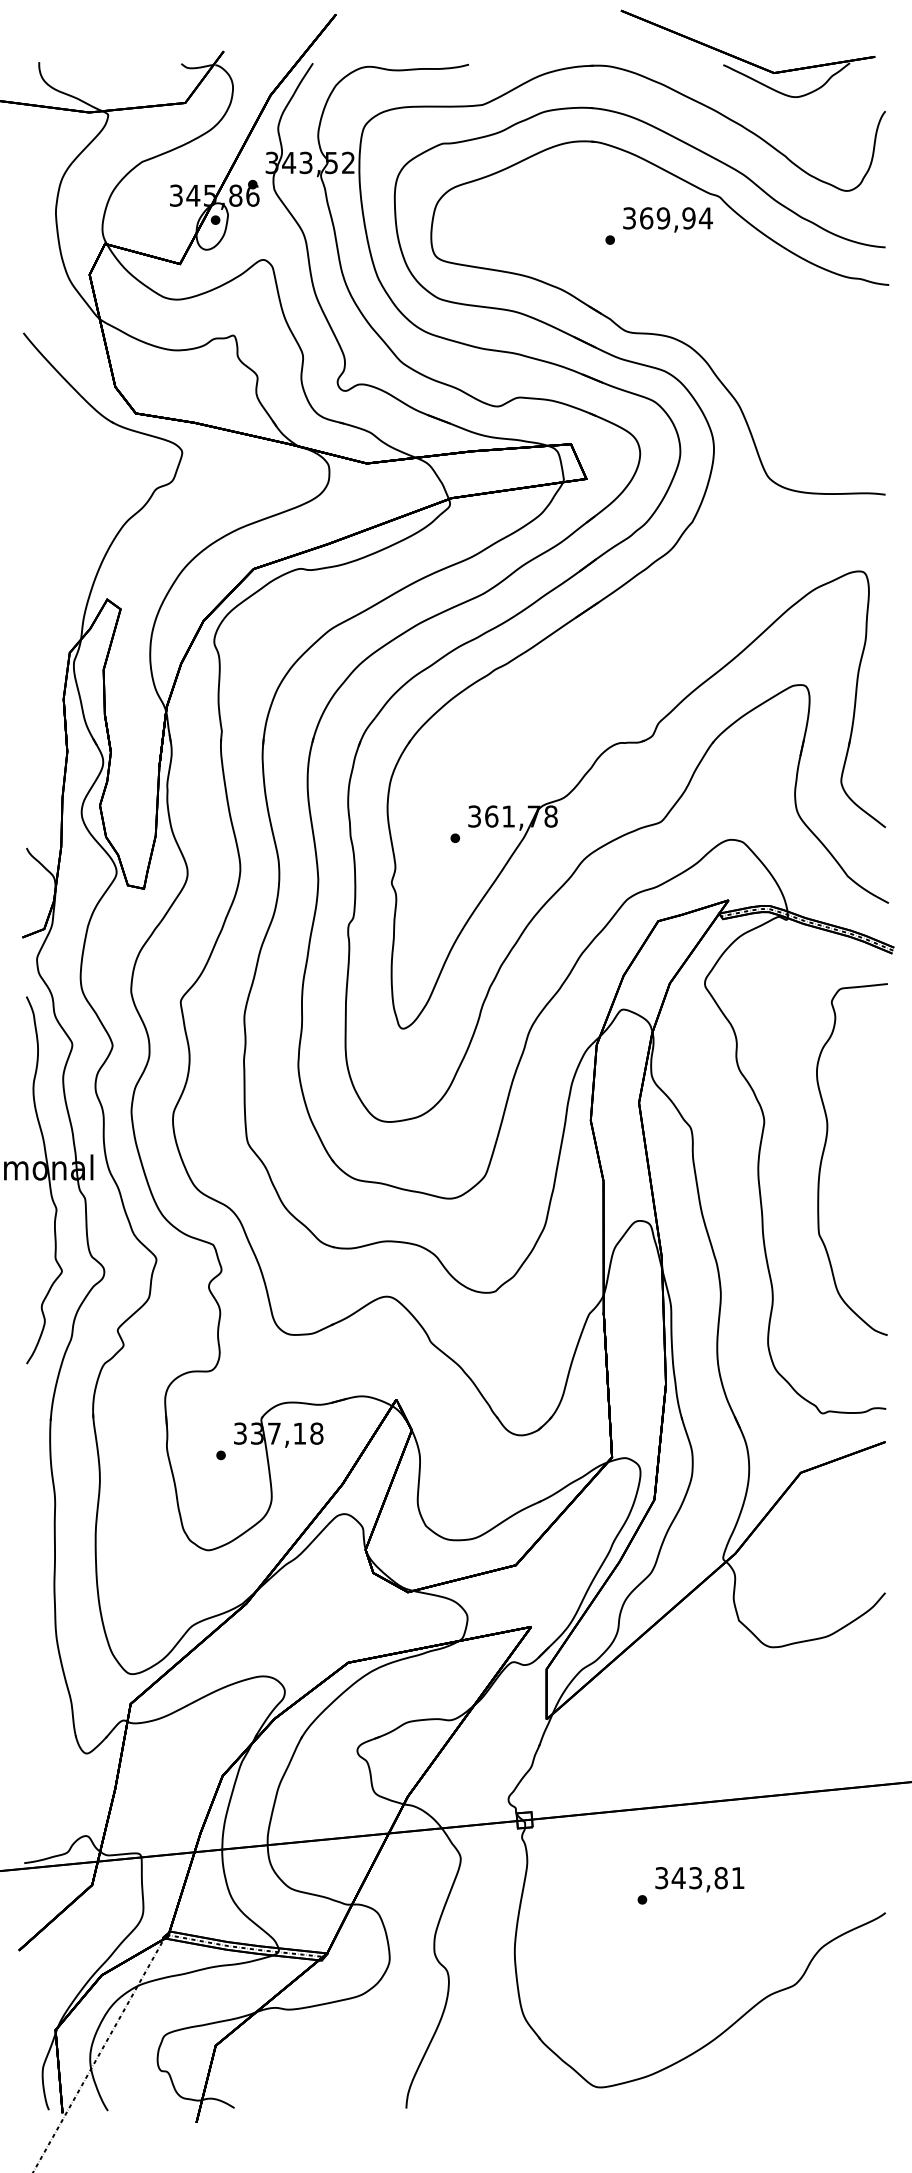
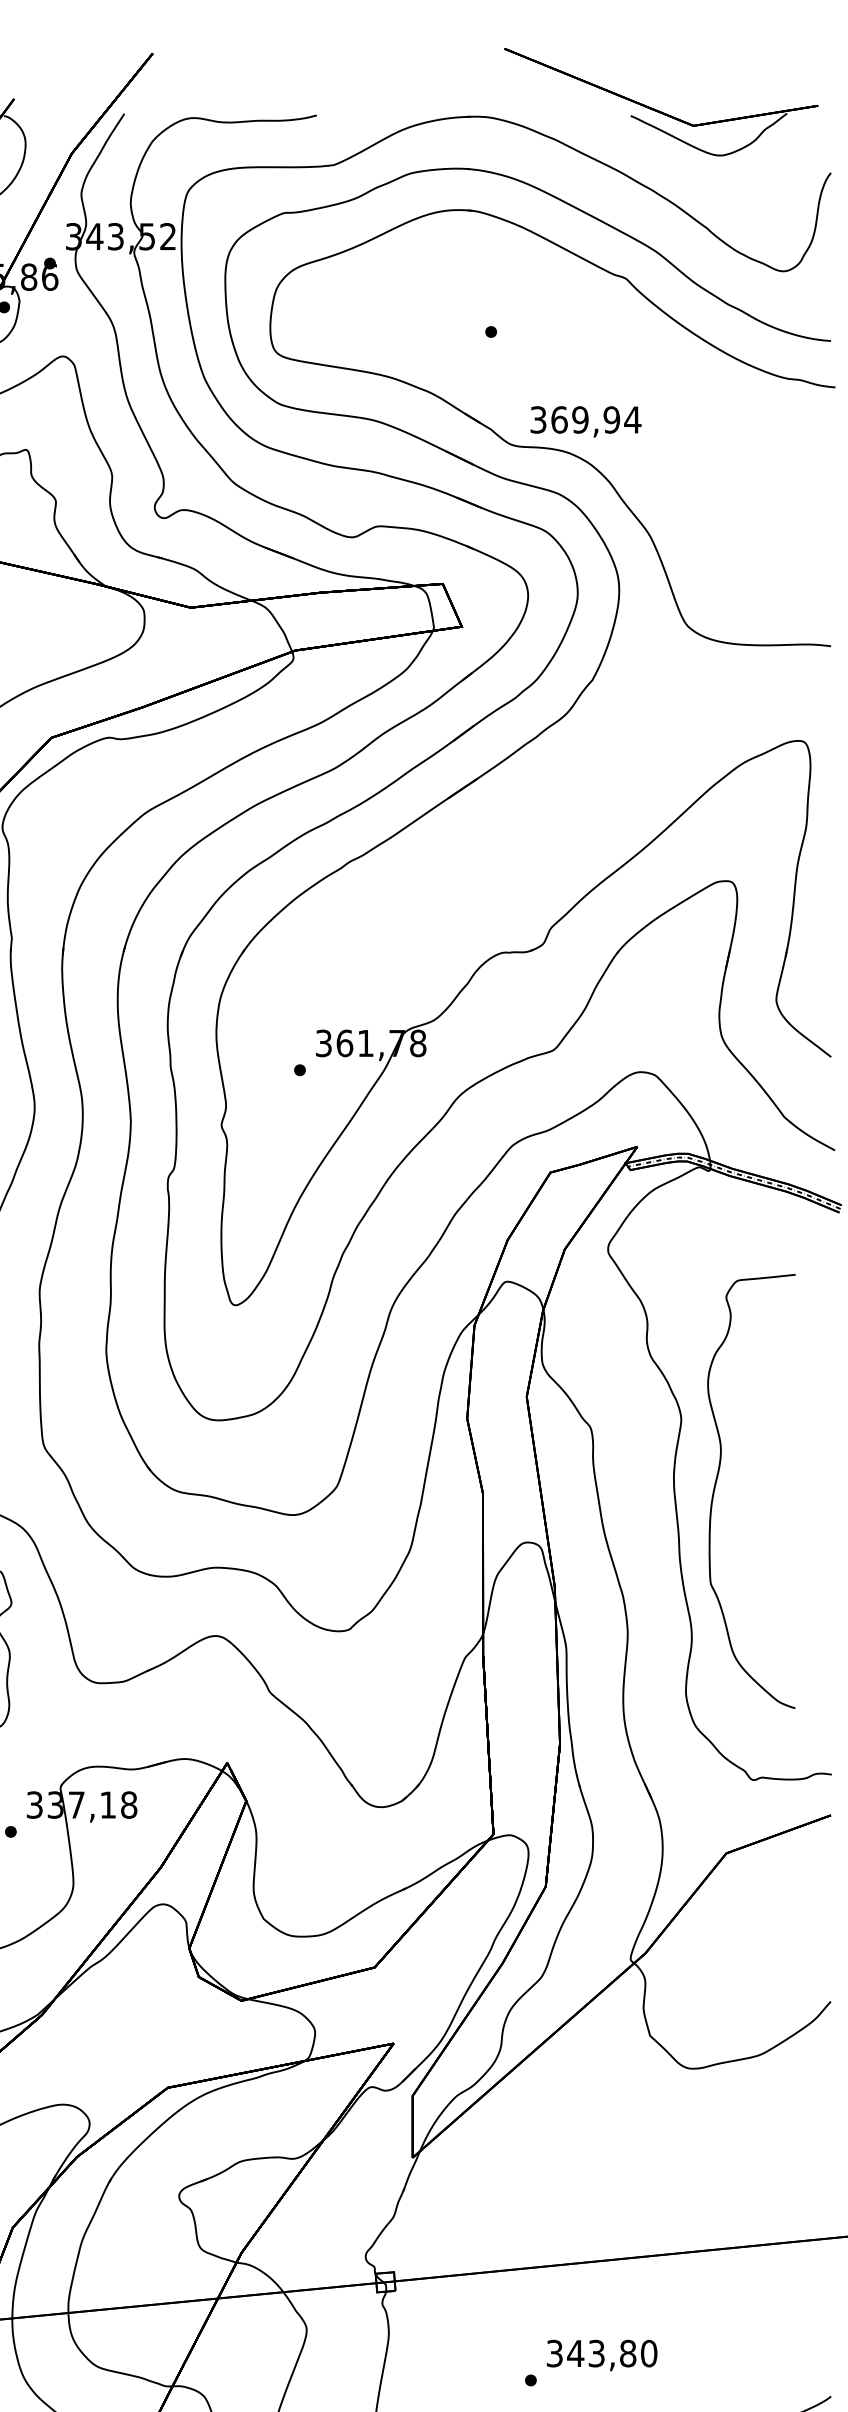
text: (667, 219) -> (585, 421), moved
curve: (824, 1152) -> (717, 1482), moved
text: (737, 1878) -> (648, 2354), 343,81 -> 343,80

